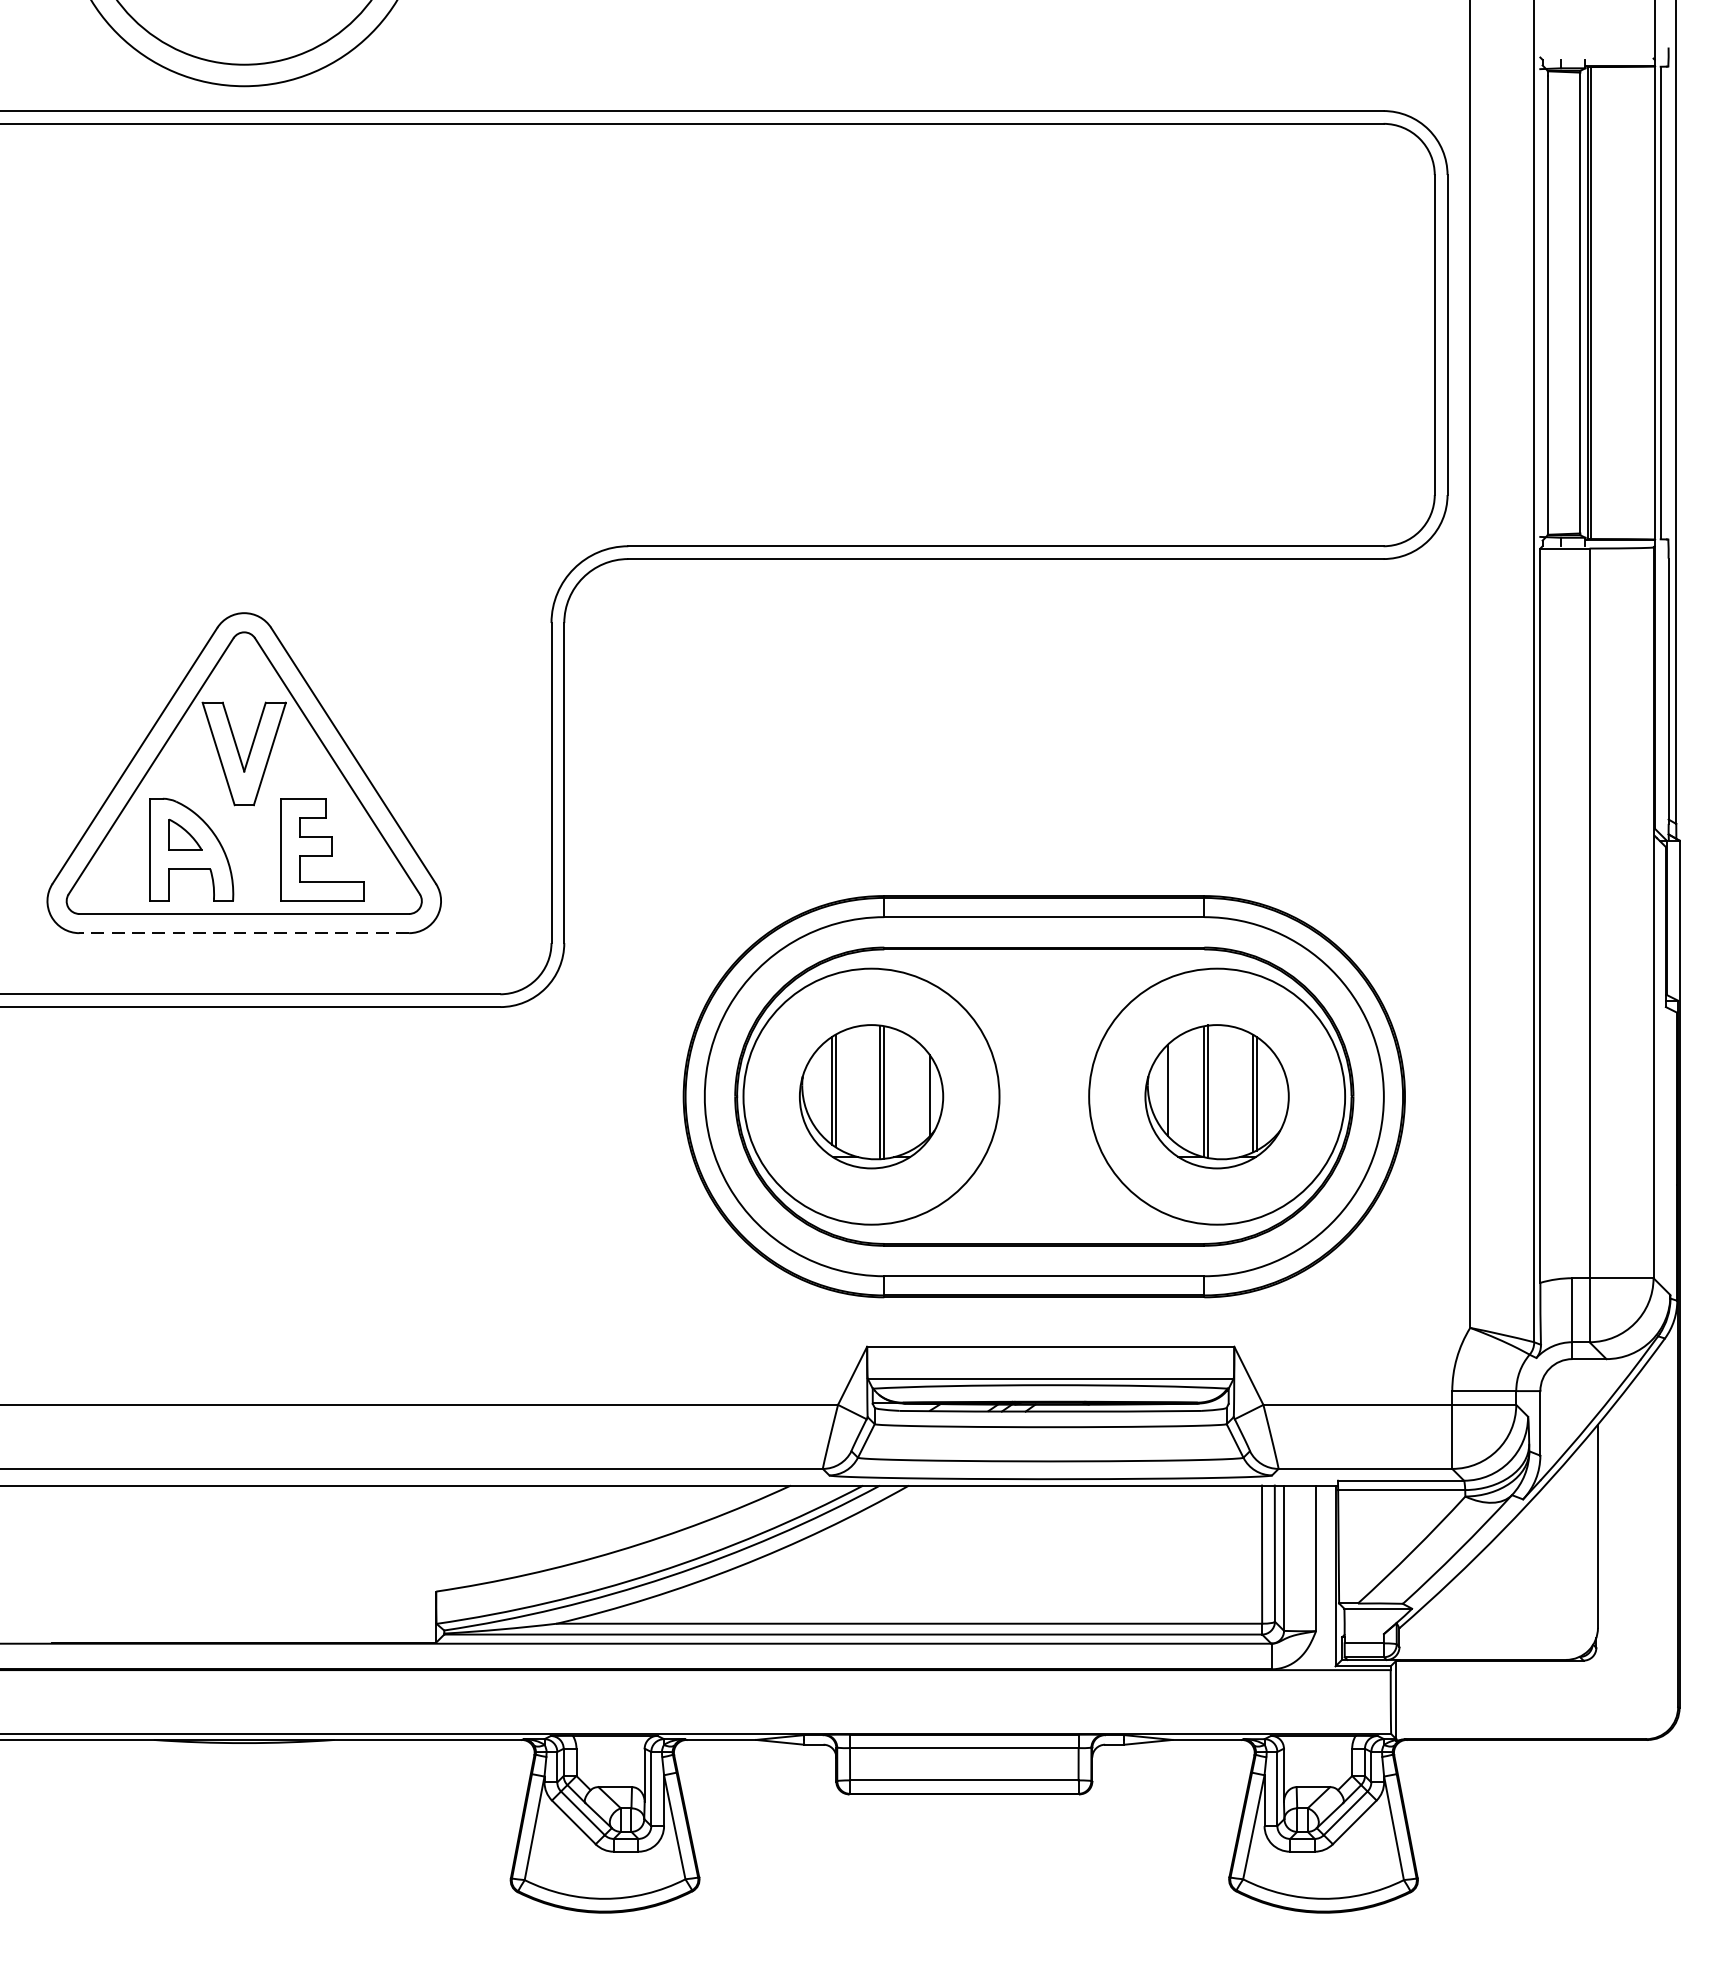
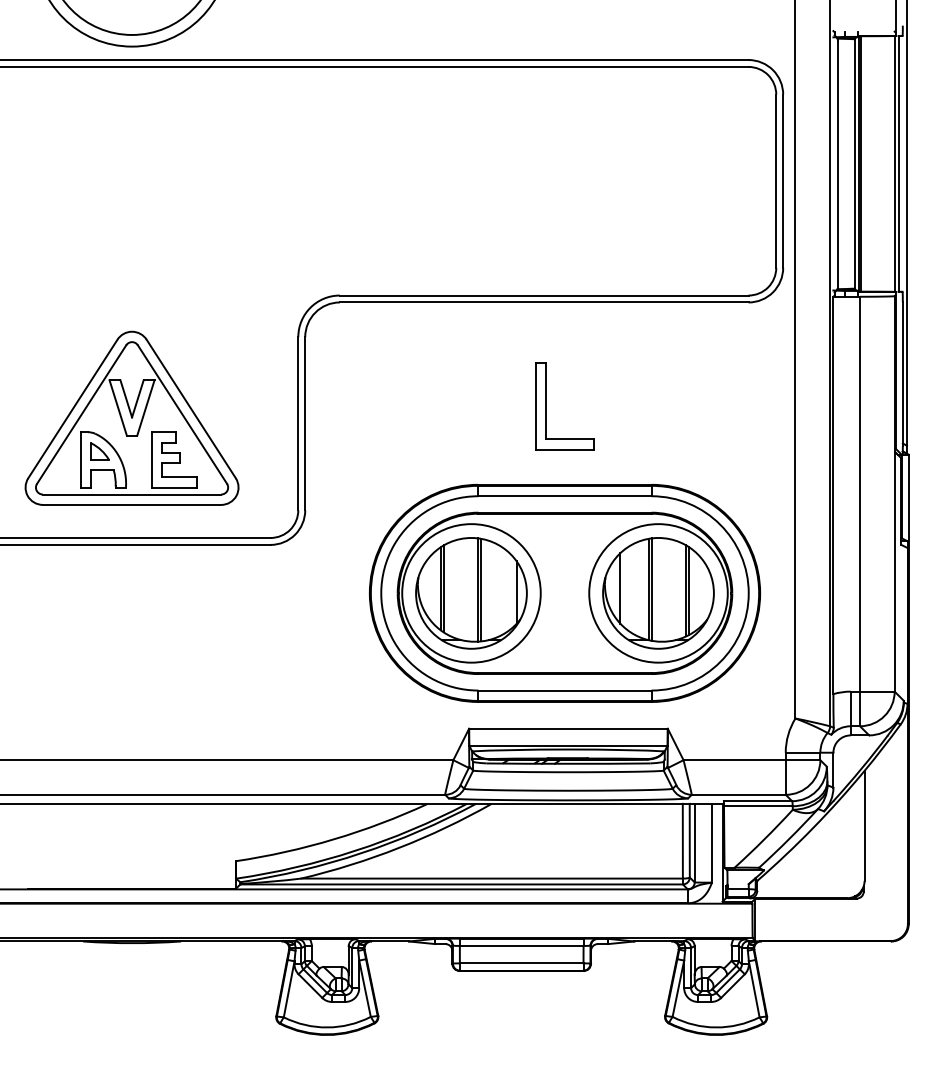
part: (1010, 751) -> (546, 406), added
line: (243, 932) -> (131, 504), dashed -> solid
part: (871, 1096) -> (471, 593), size x1.43
part: (1217, 1096) -> (658, 593), size x1.43

